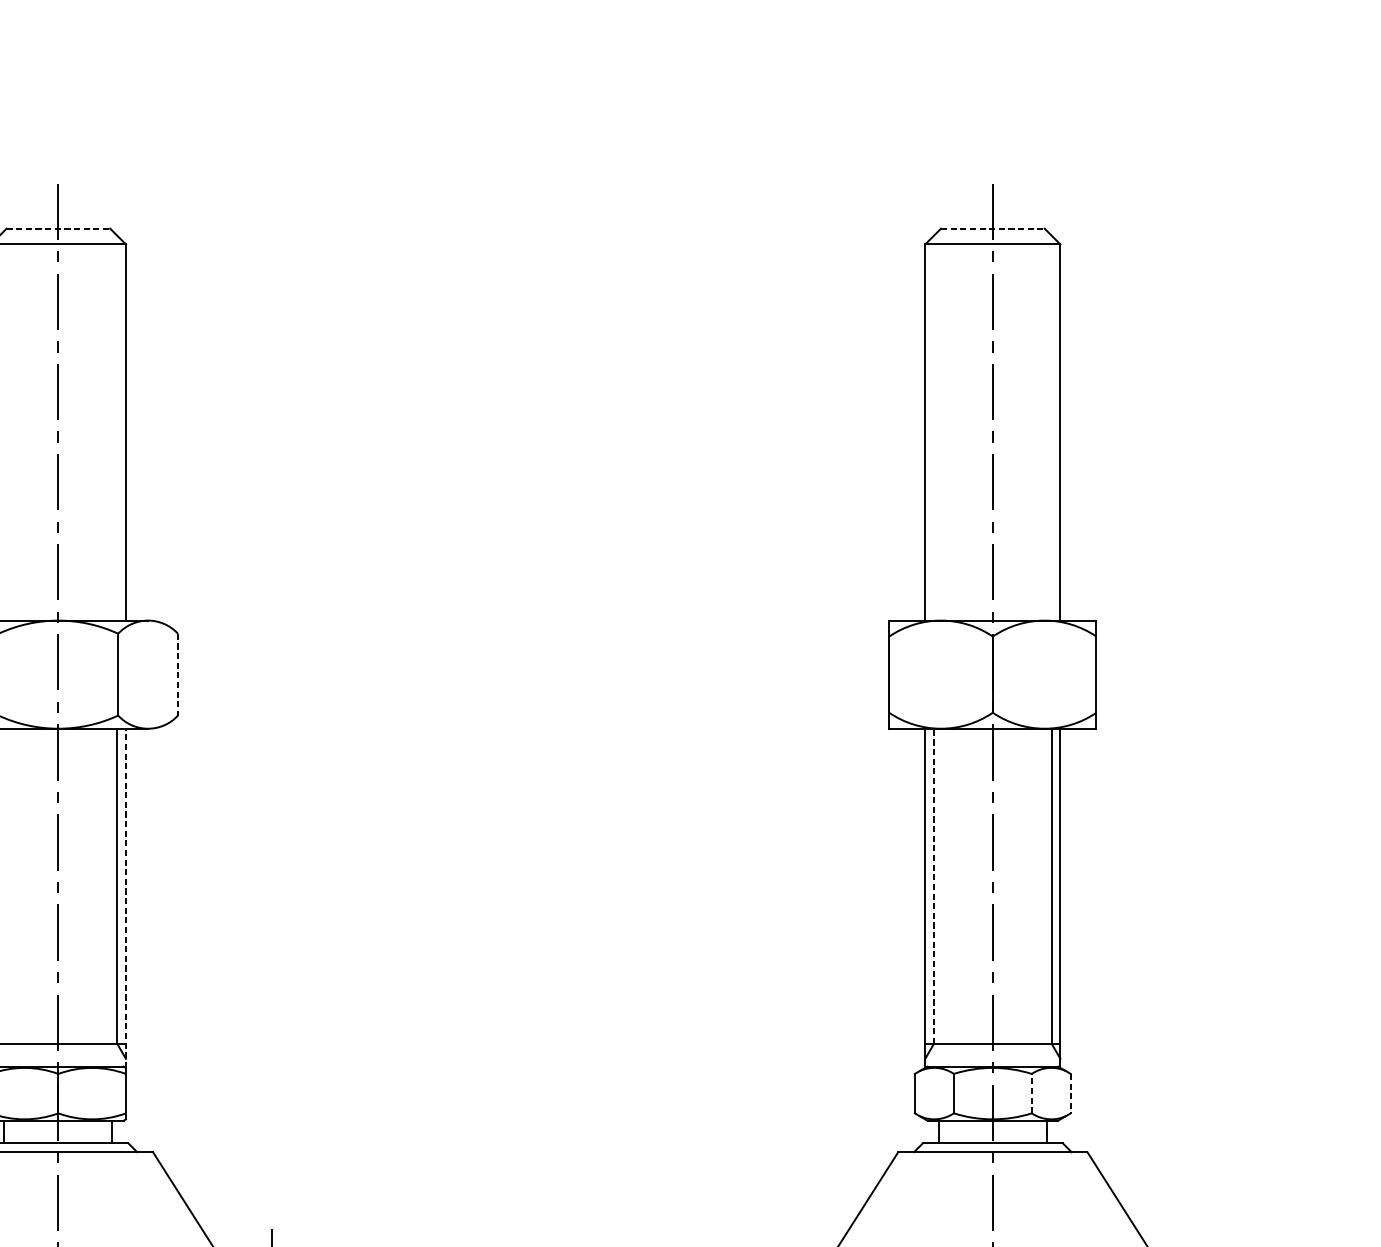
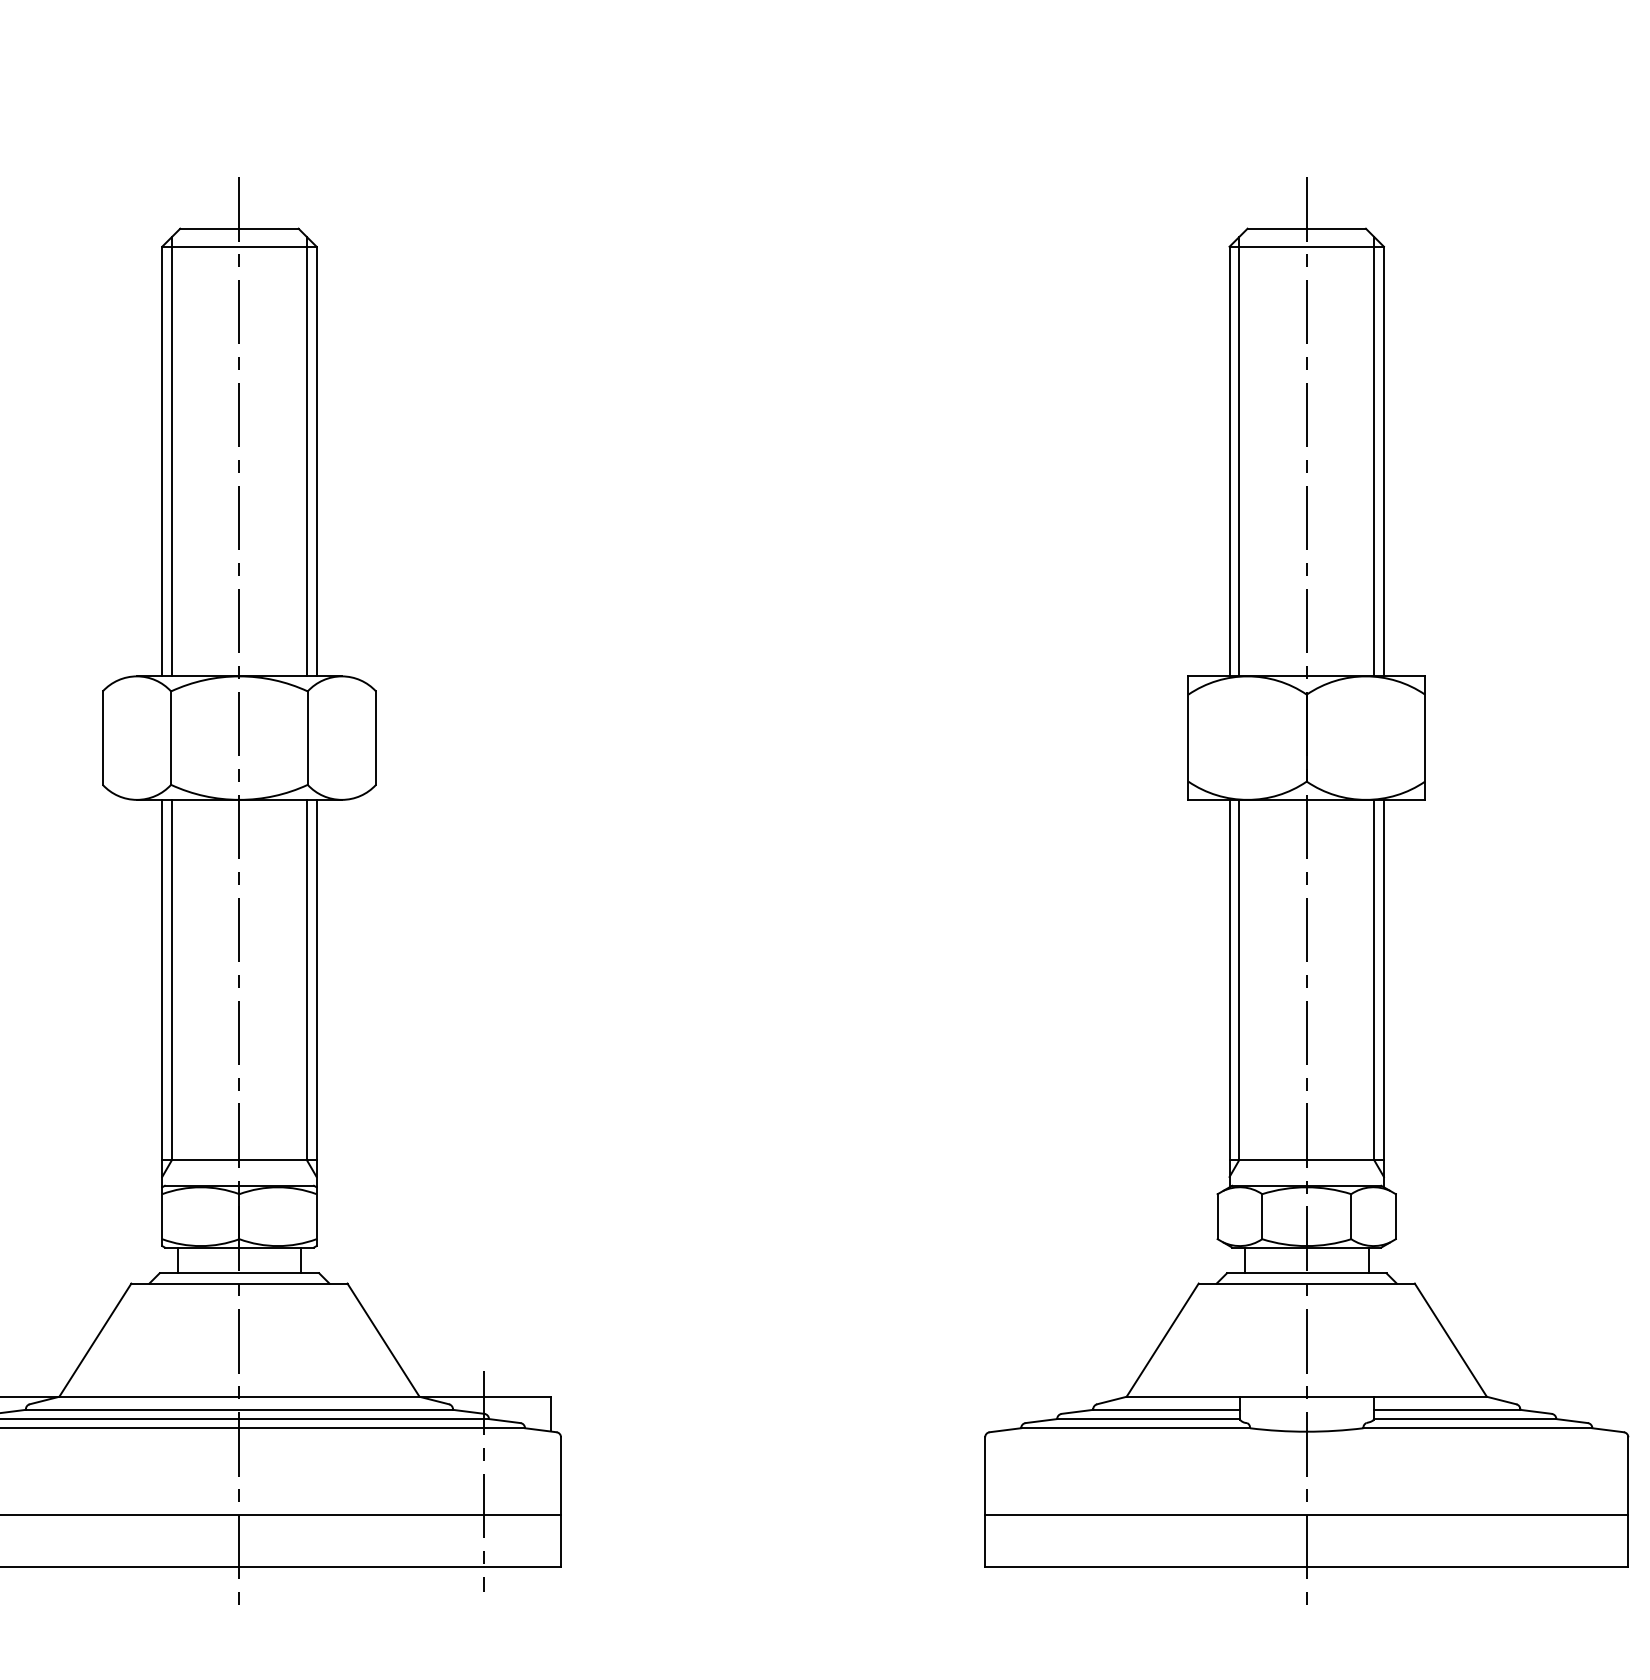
line: (58, 228) -> (239, 228), dashed -> solid
line: (993, 228) -> (1307, 228), dashed -> solid
line: (117, 428) -> (306, 456), added
line: (933, 428) -> (1239, 456), added
line: (1052, 428) -> (1374, 456), added
line: (178, 674) -> (376, 738), dashed -> solid
line: (933, 885) -> (1239, 979), dashed -> solid
line: (125, 898) -> (316, 993), dashed -> solid
line: (1032, 1093) -> (1351, 1216), dashed -> solid
line: (1070, 1094) -> (1395, 1217), dashed -> solid

